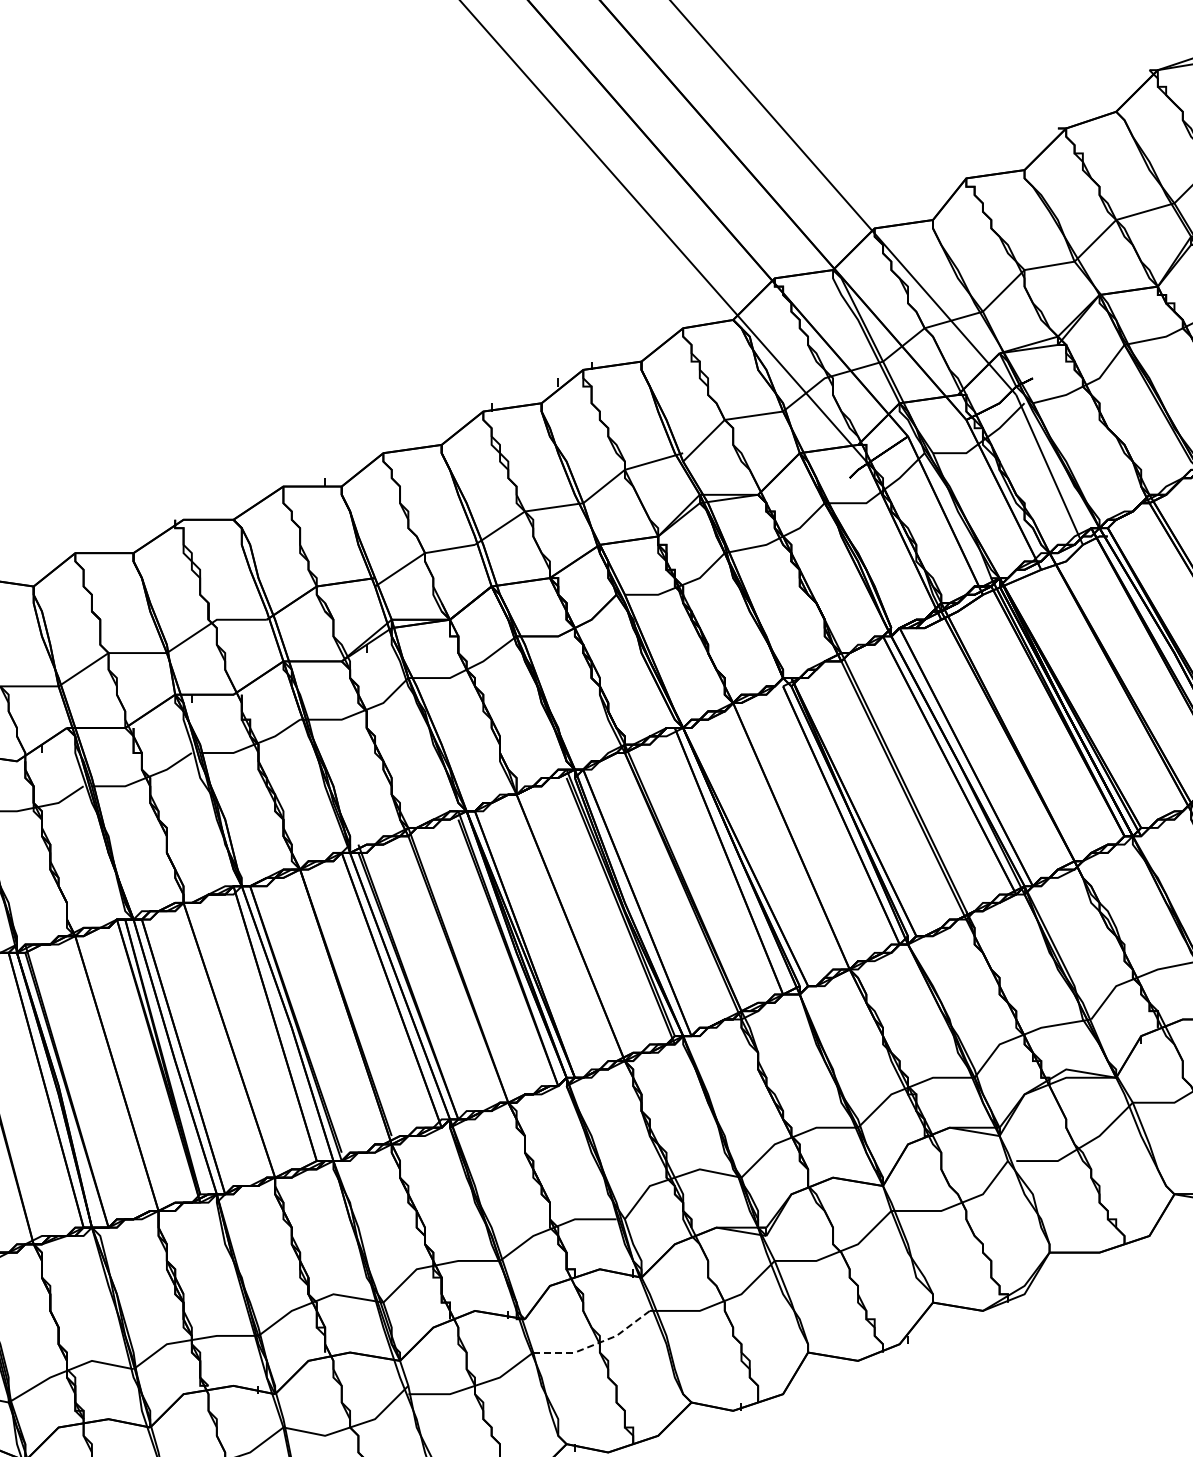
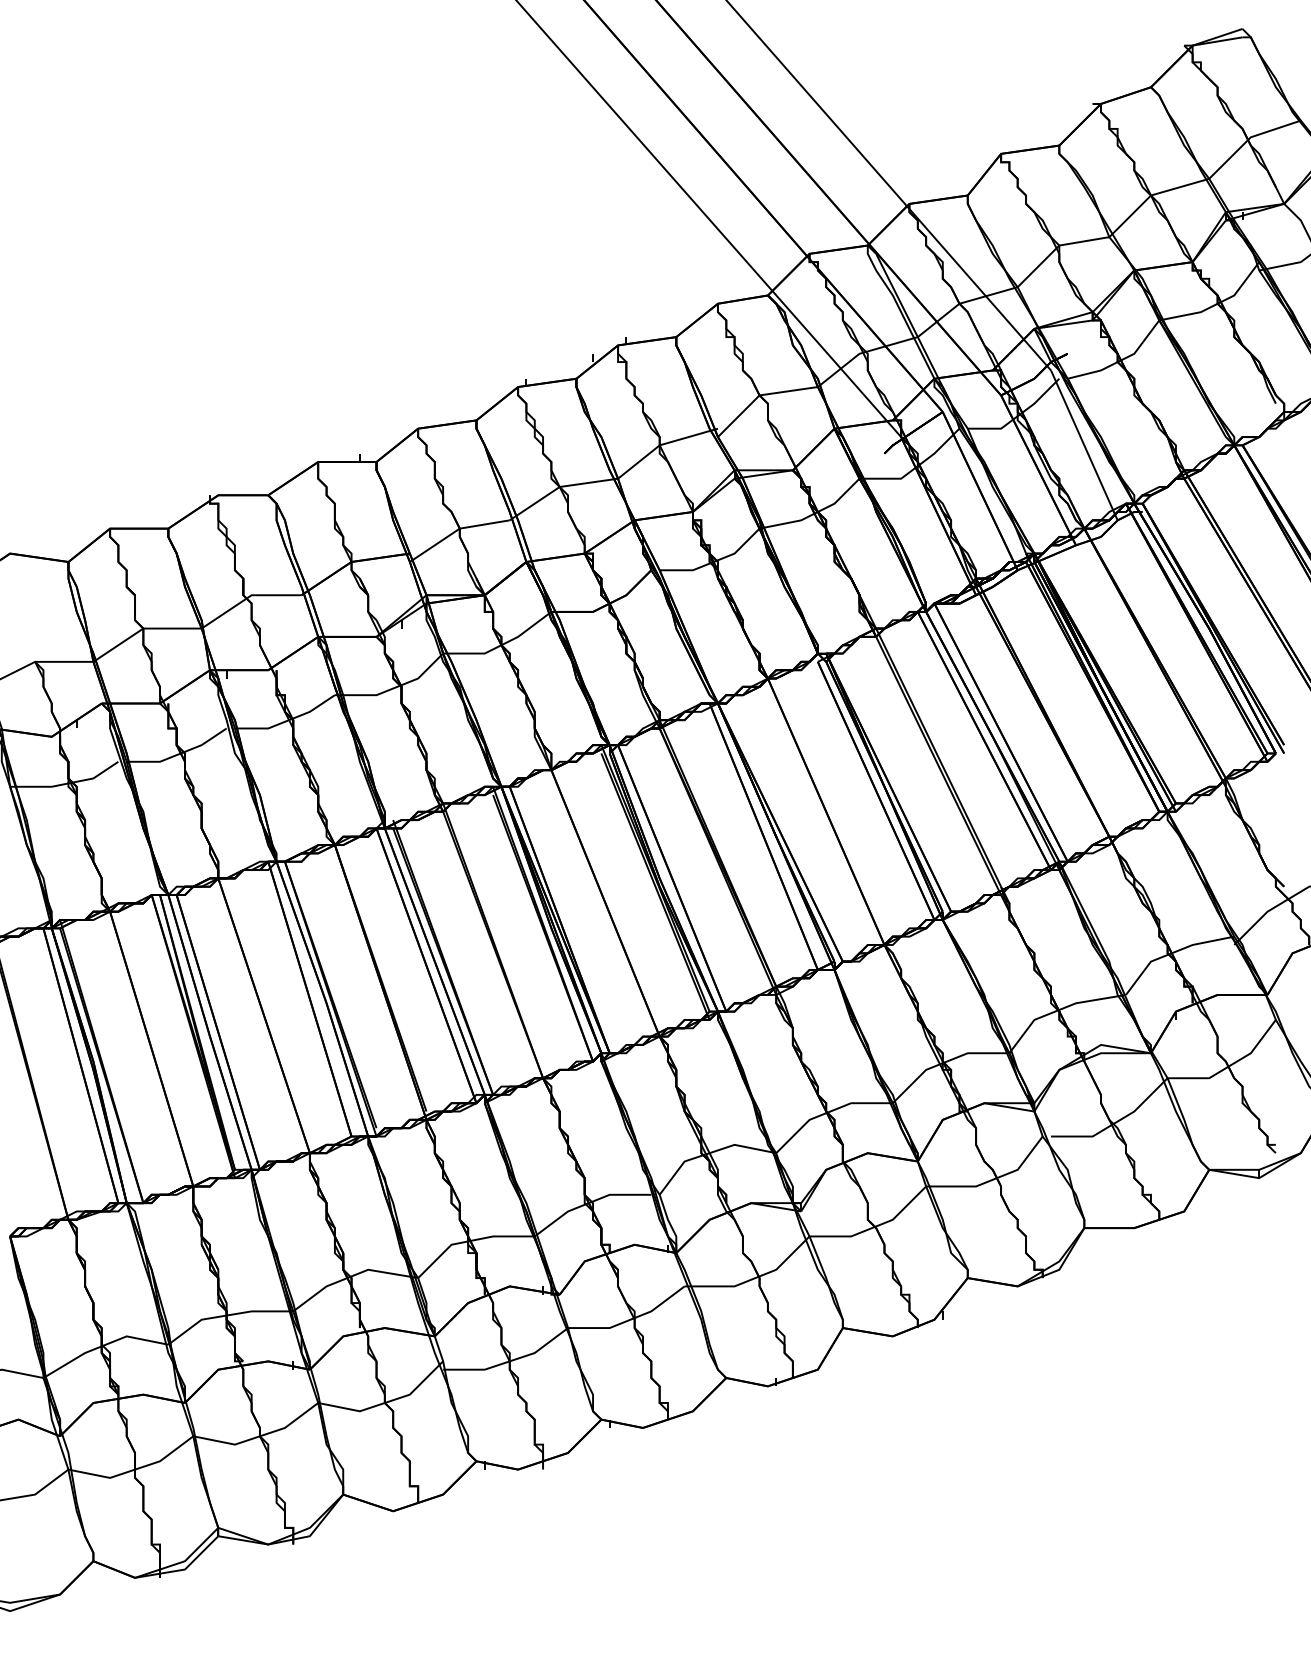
line: (595, 1344) -> (630, 1319), dashed -> solid

